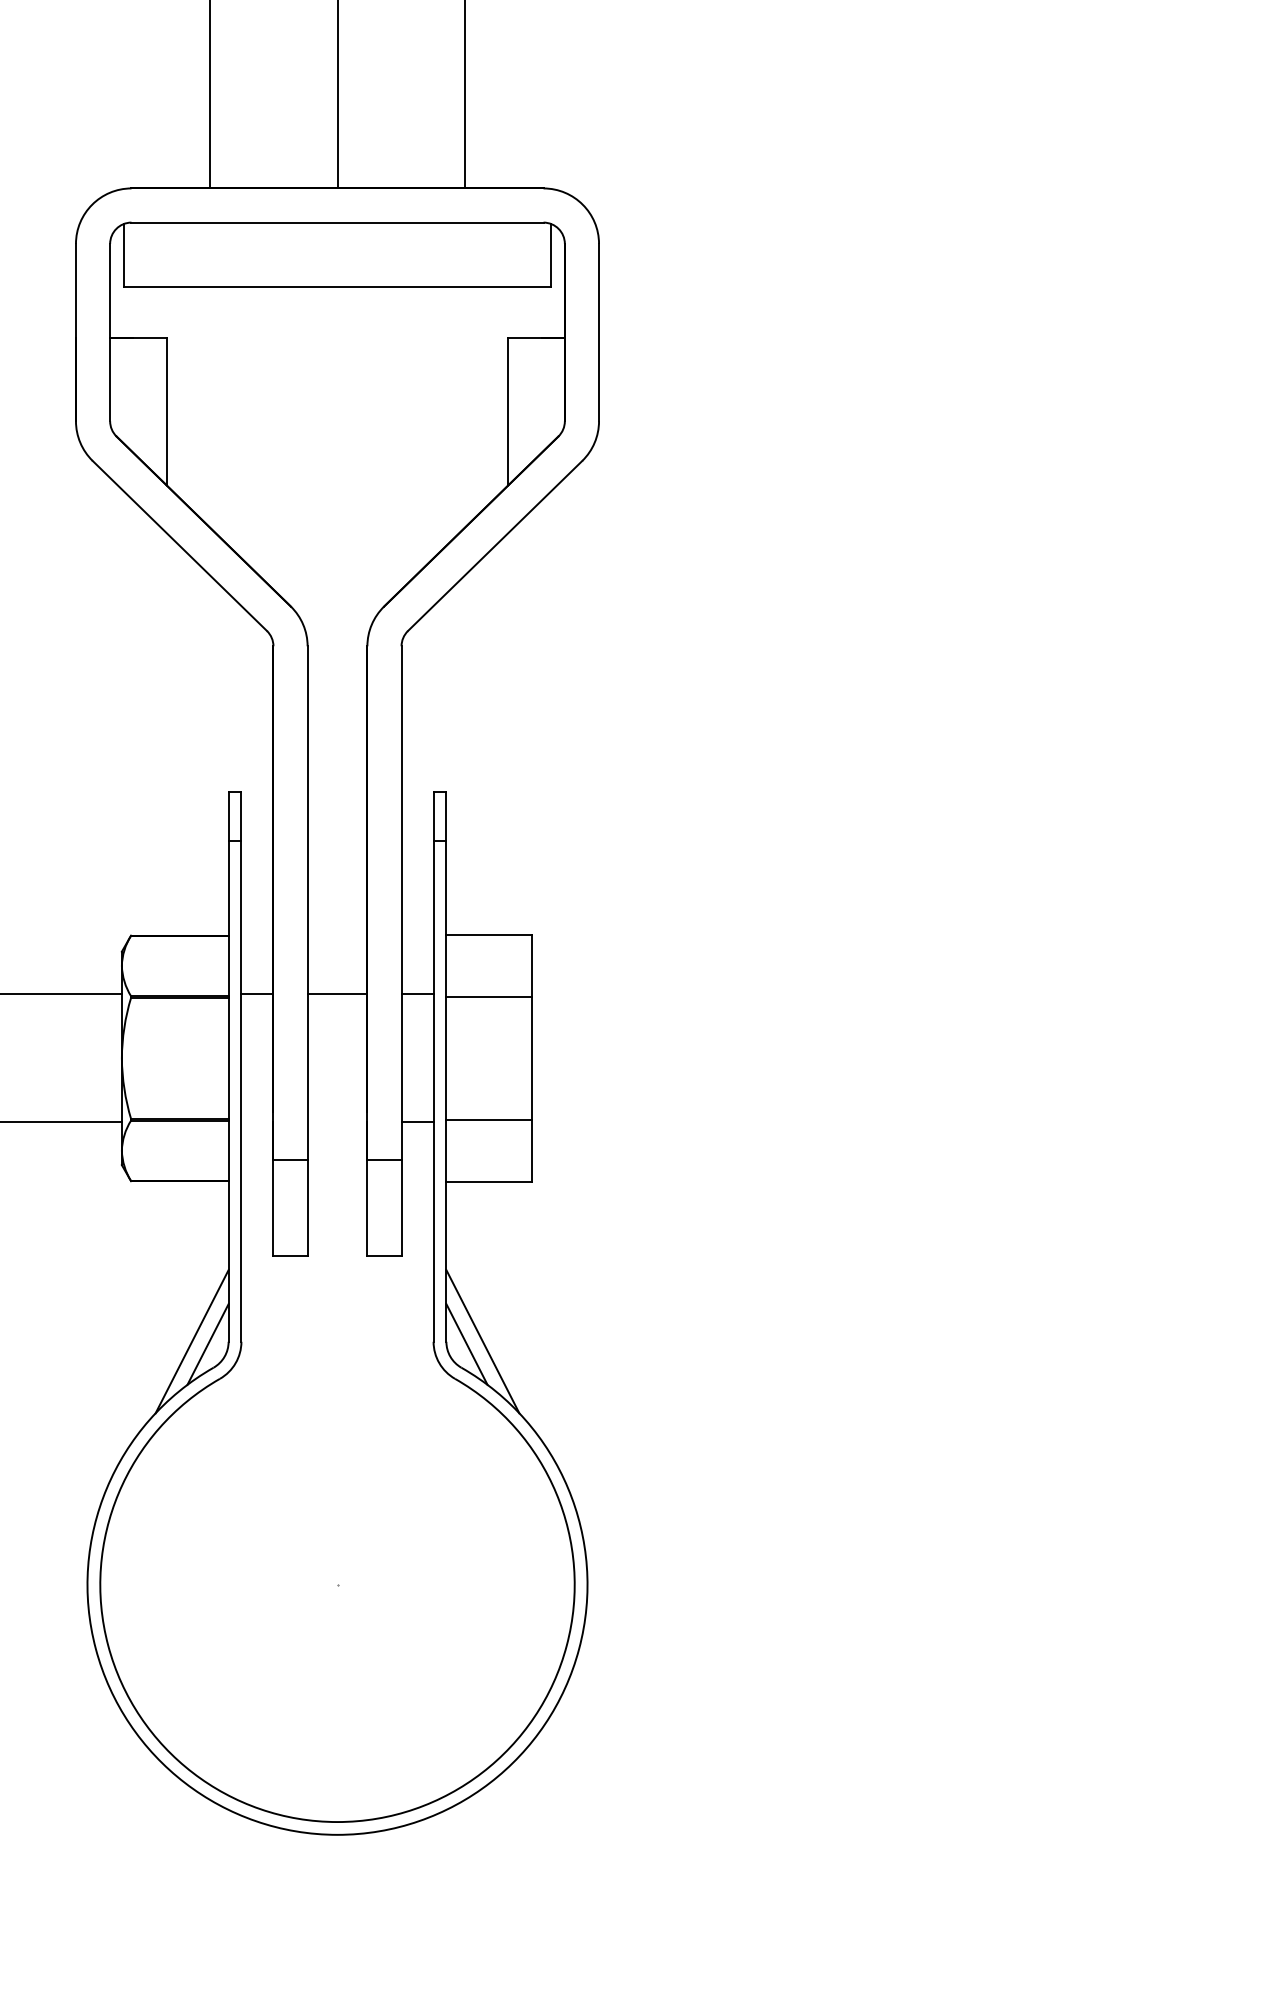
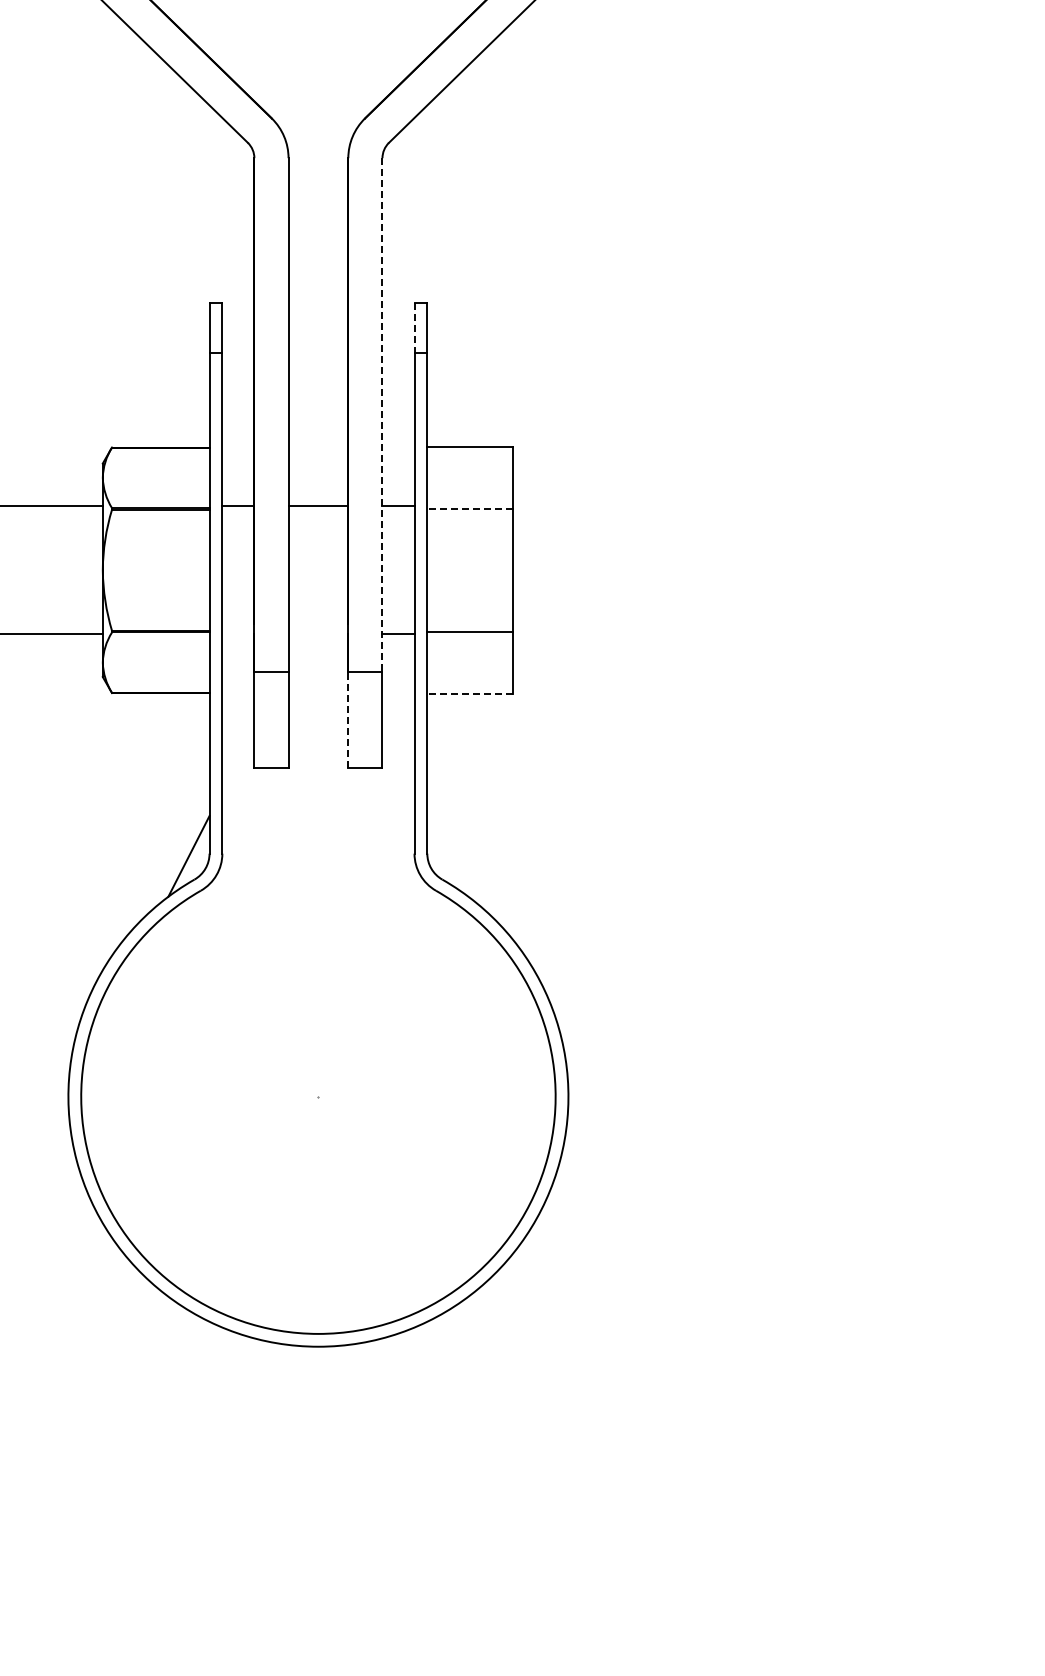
line: (433, 816) -> (414, 328), solid -> dashed
line: (401, 903) -> (382, 415), solid -> dashed
line: (489, 996) -> (470, 508), solid -> dashed
line: (489, 1181) -> (470, 693), solid -> dashed
line: (367, 1207) -> (348, 719), solid -> dashed
line: (191, 1341) -> (172, 853), removed
line: (482, 1341) -> (463, 853), removed
line: (466, 1344) -> (447, 856), removed

